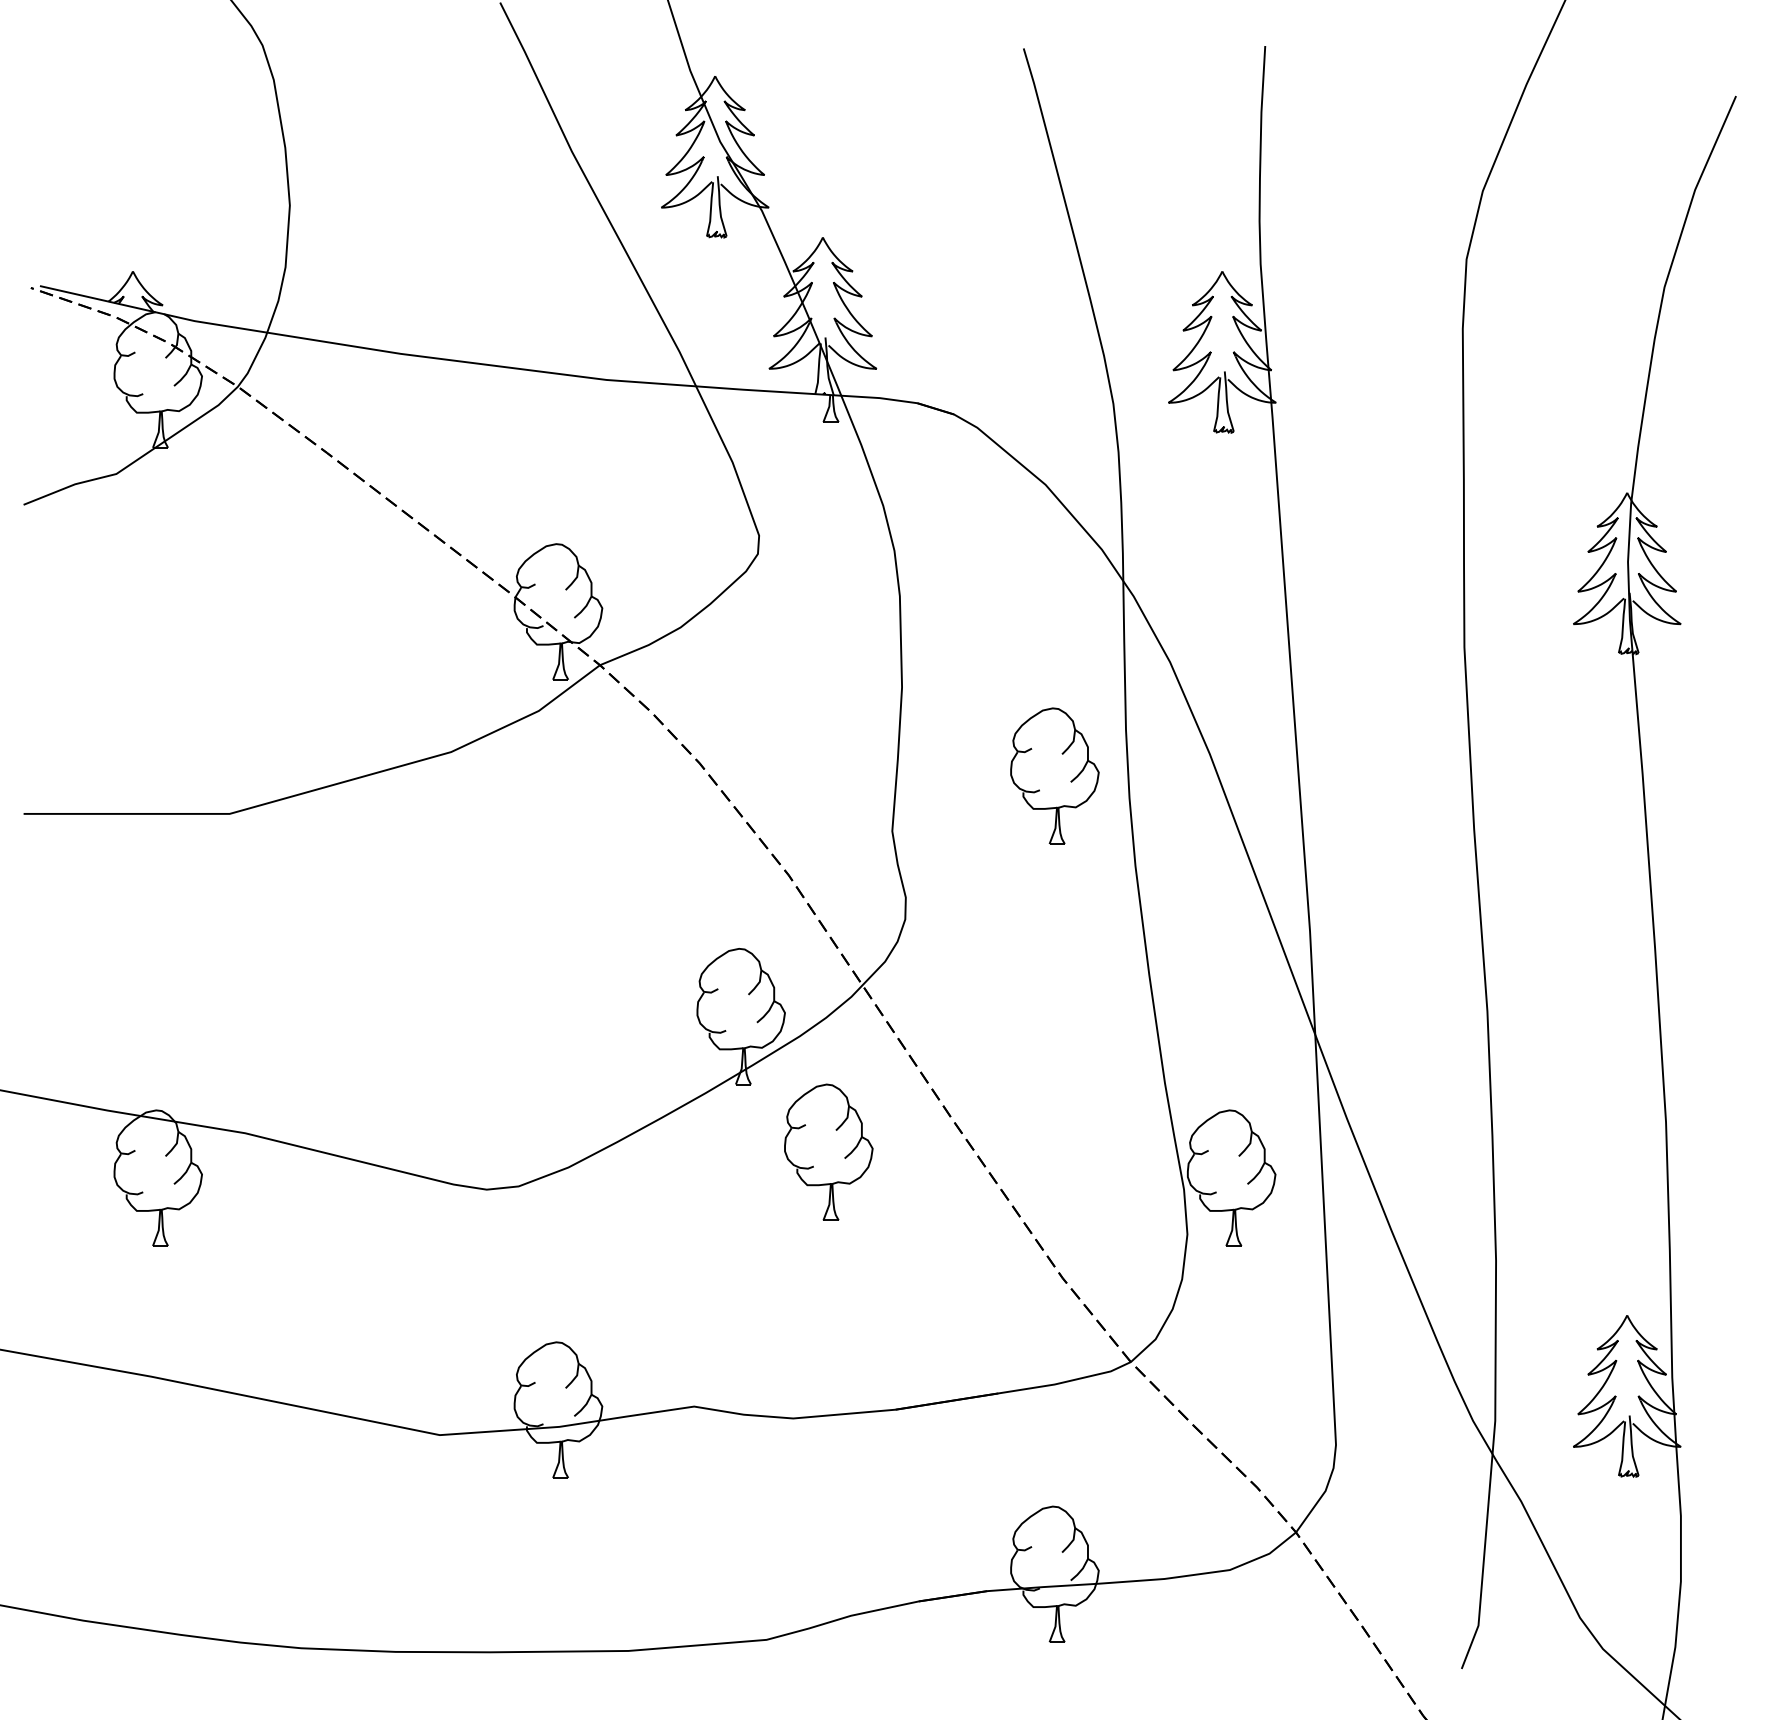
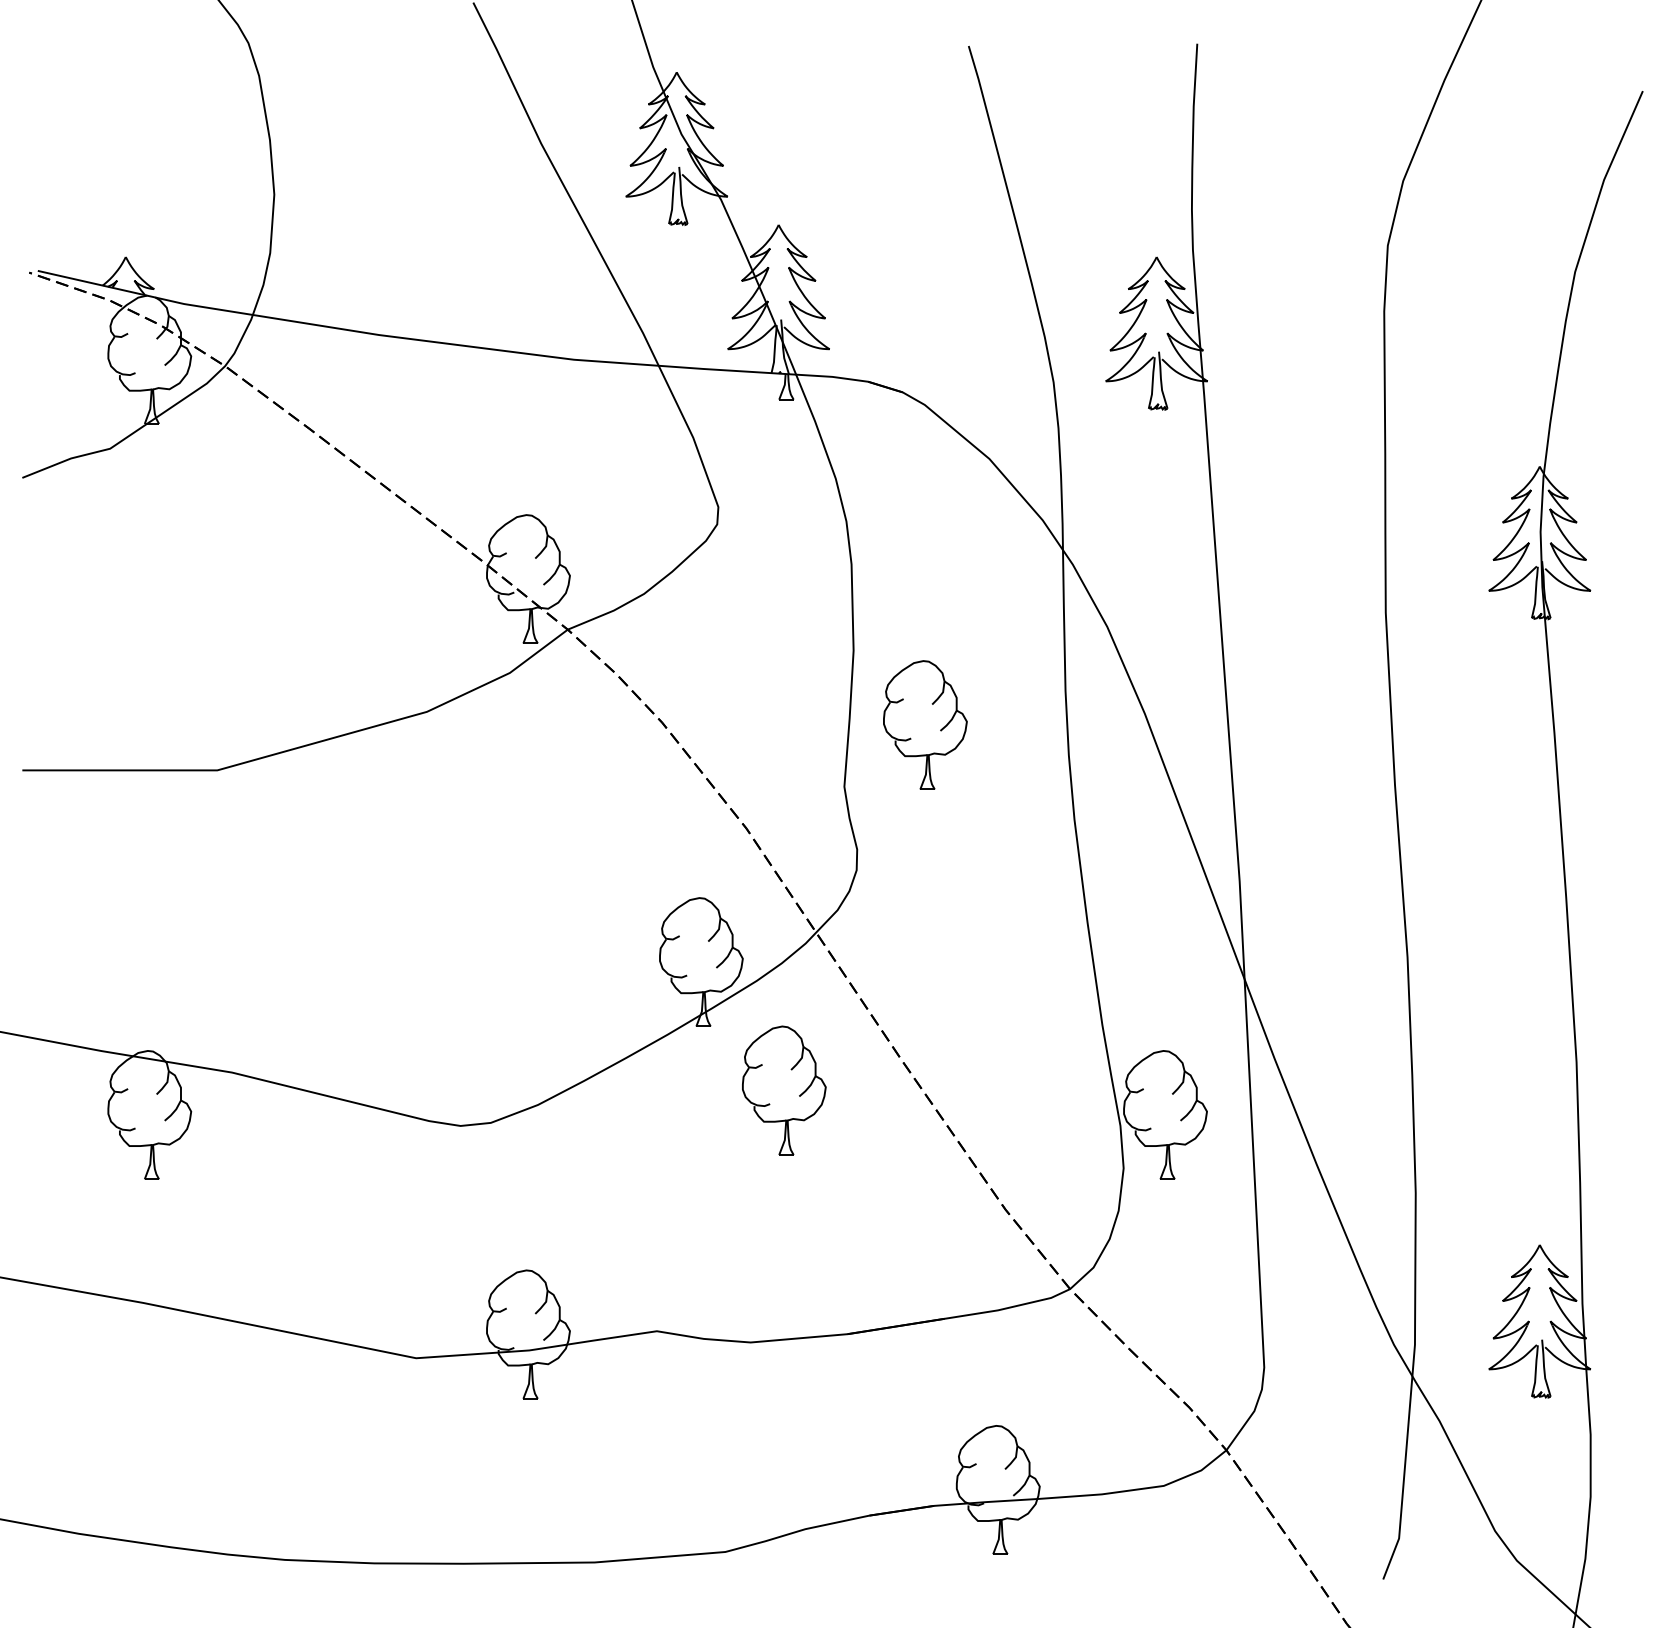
part: (1054, 775) -> (925, 724), moved

